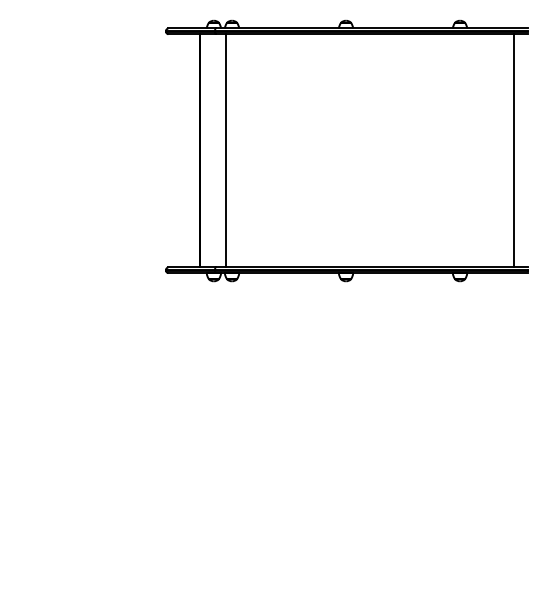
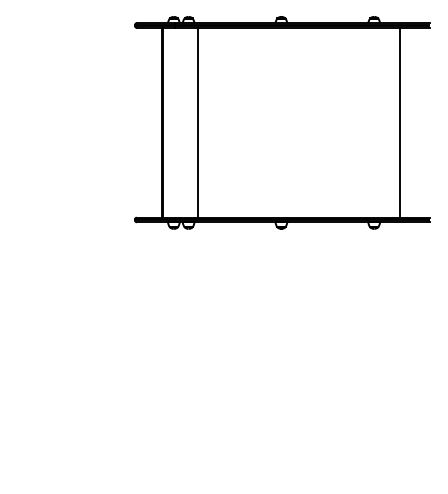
line: (225, 150) -> (197, 122), moved
line: (514, 150) -> (400, 122), moved

